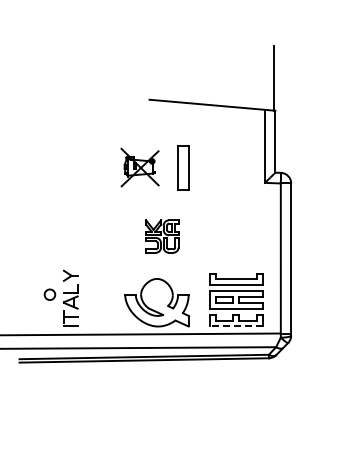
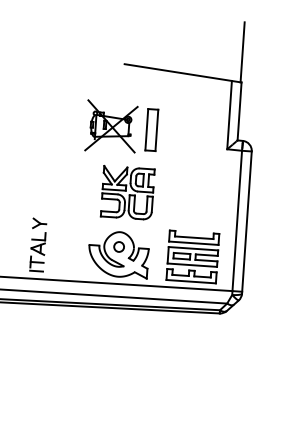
part: (139, 167) -> (110, 126), size x1.43
part: (162, 236) -> (128, 192), size x1.67
part: (49, 294) -> (118, 246), moved
line: (235, 326) -> (190, 281), dashed -> solid

